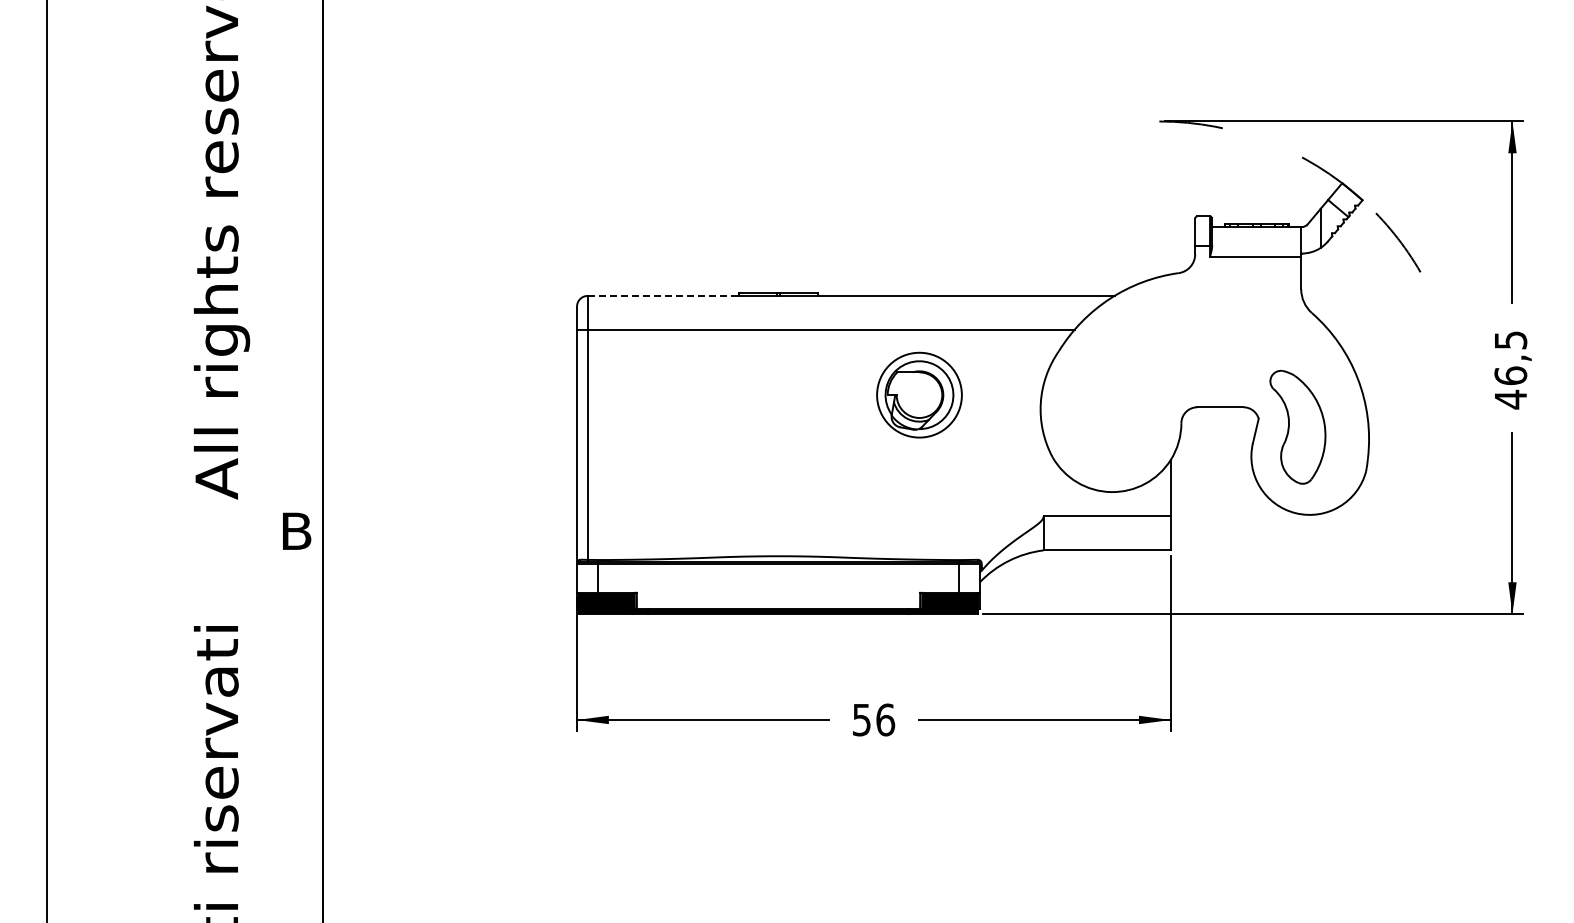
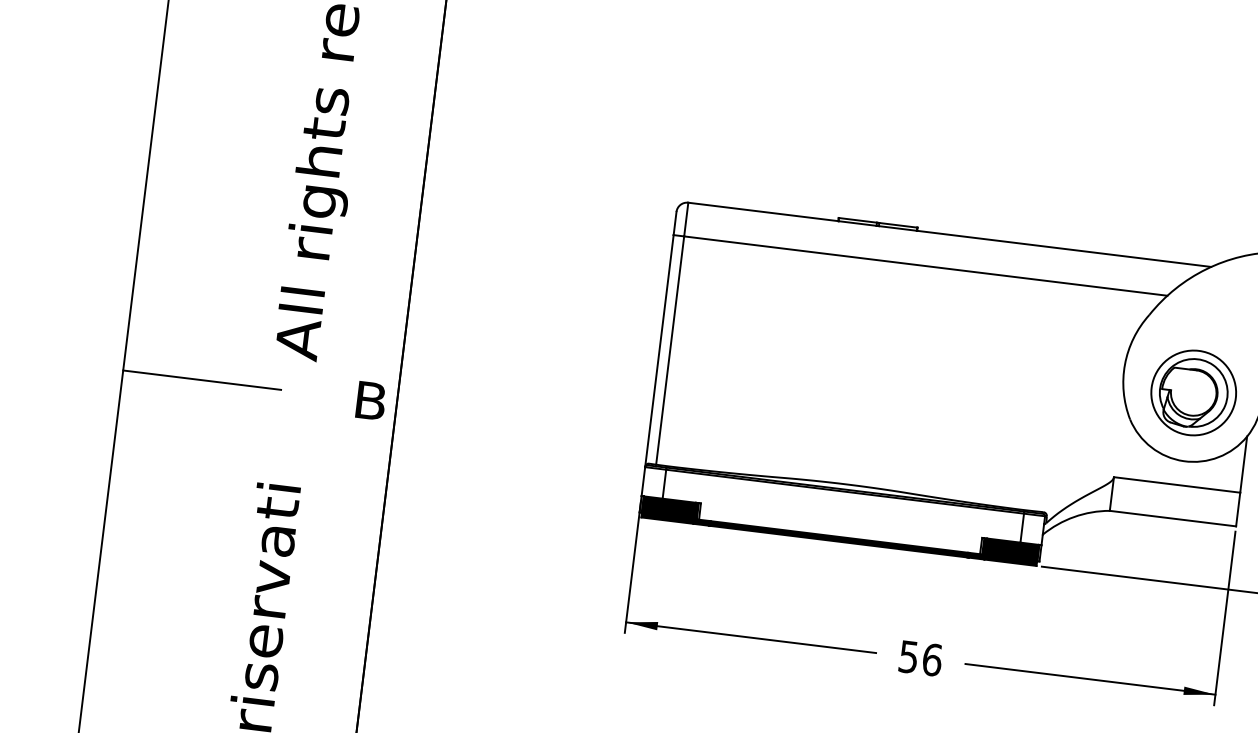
line: (663, 295) -> (763, 211), dashed -> solid
part: (919, 394) -> (1193, 392), moved
line: (126, 531) -> (201, 380), added

